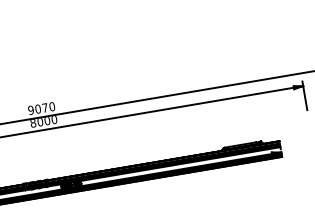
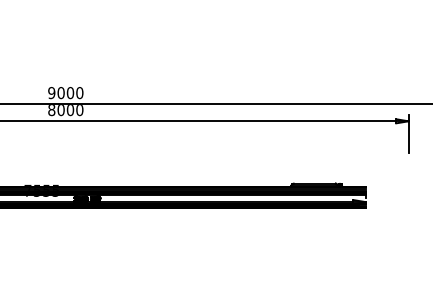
text: (45, 108) -> (70, 93), 9070 -> 9000

